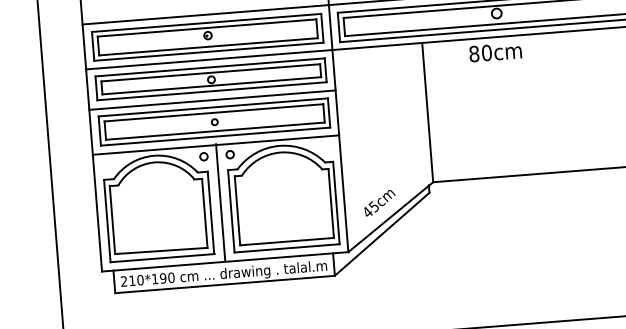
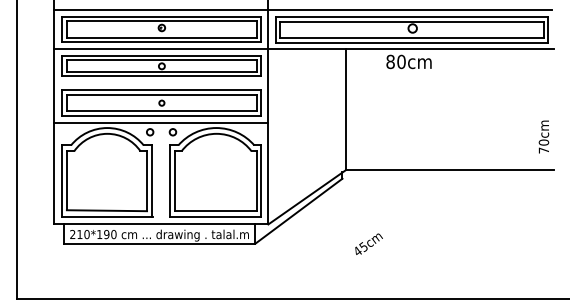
line: (212, 99) -> (161, 83), removed
line: (220, 202) -> (161, 172), removed
text: (379, 202) -> (368, 243), moved

